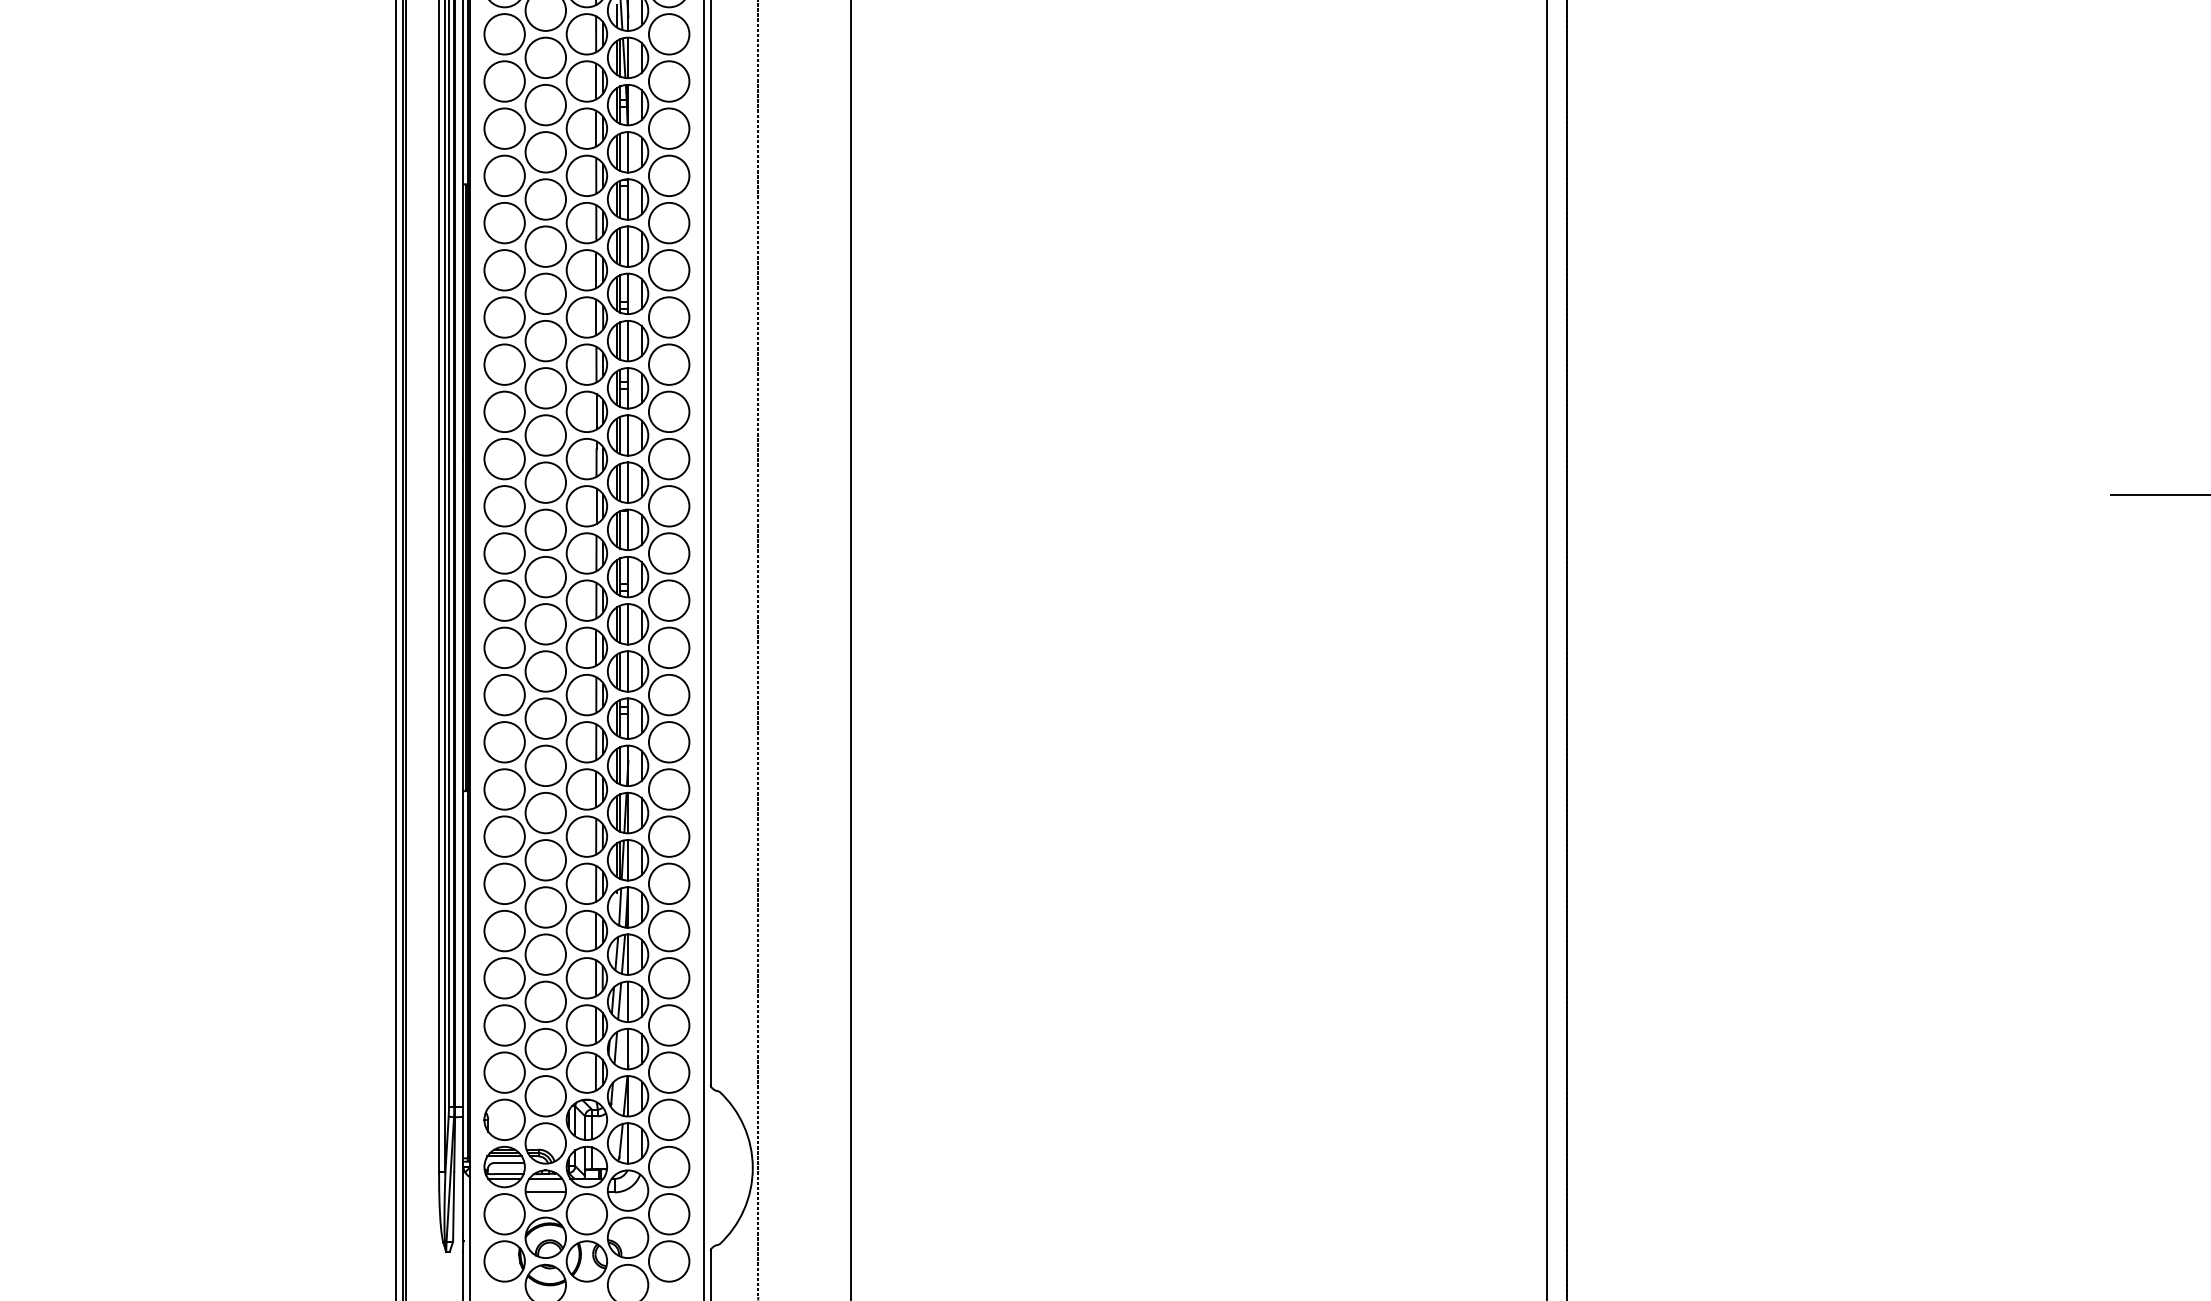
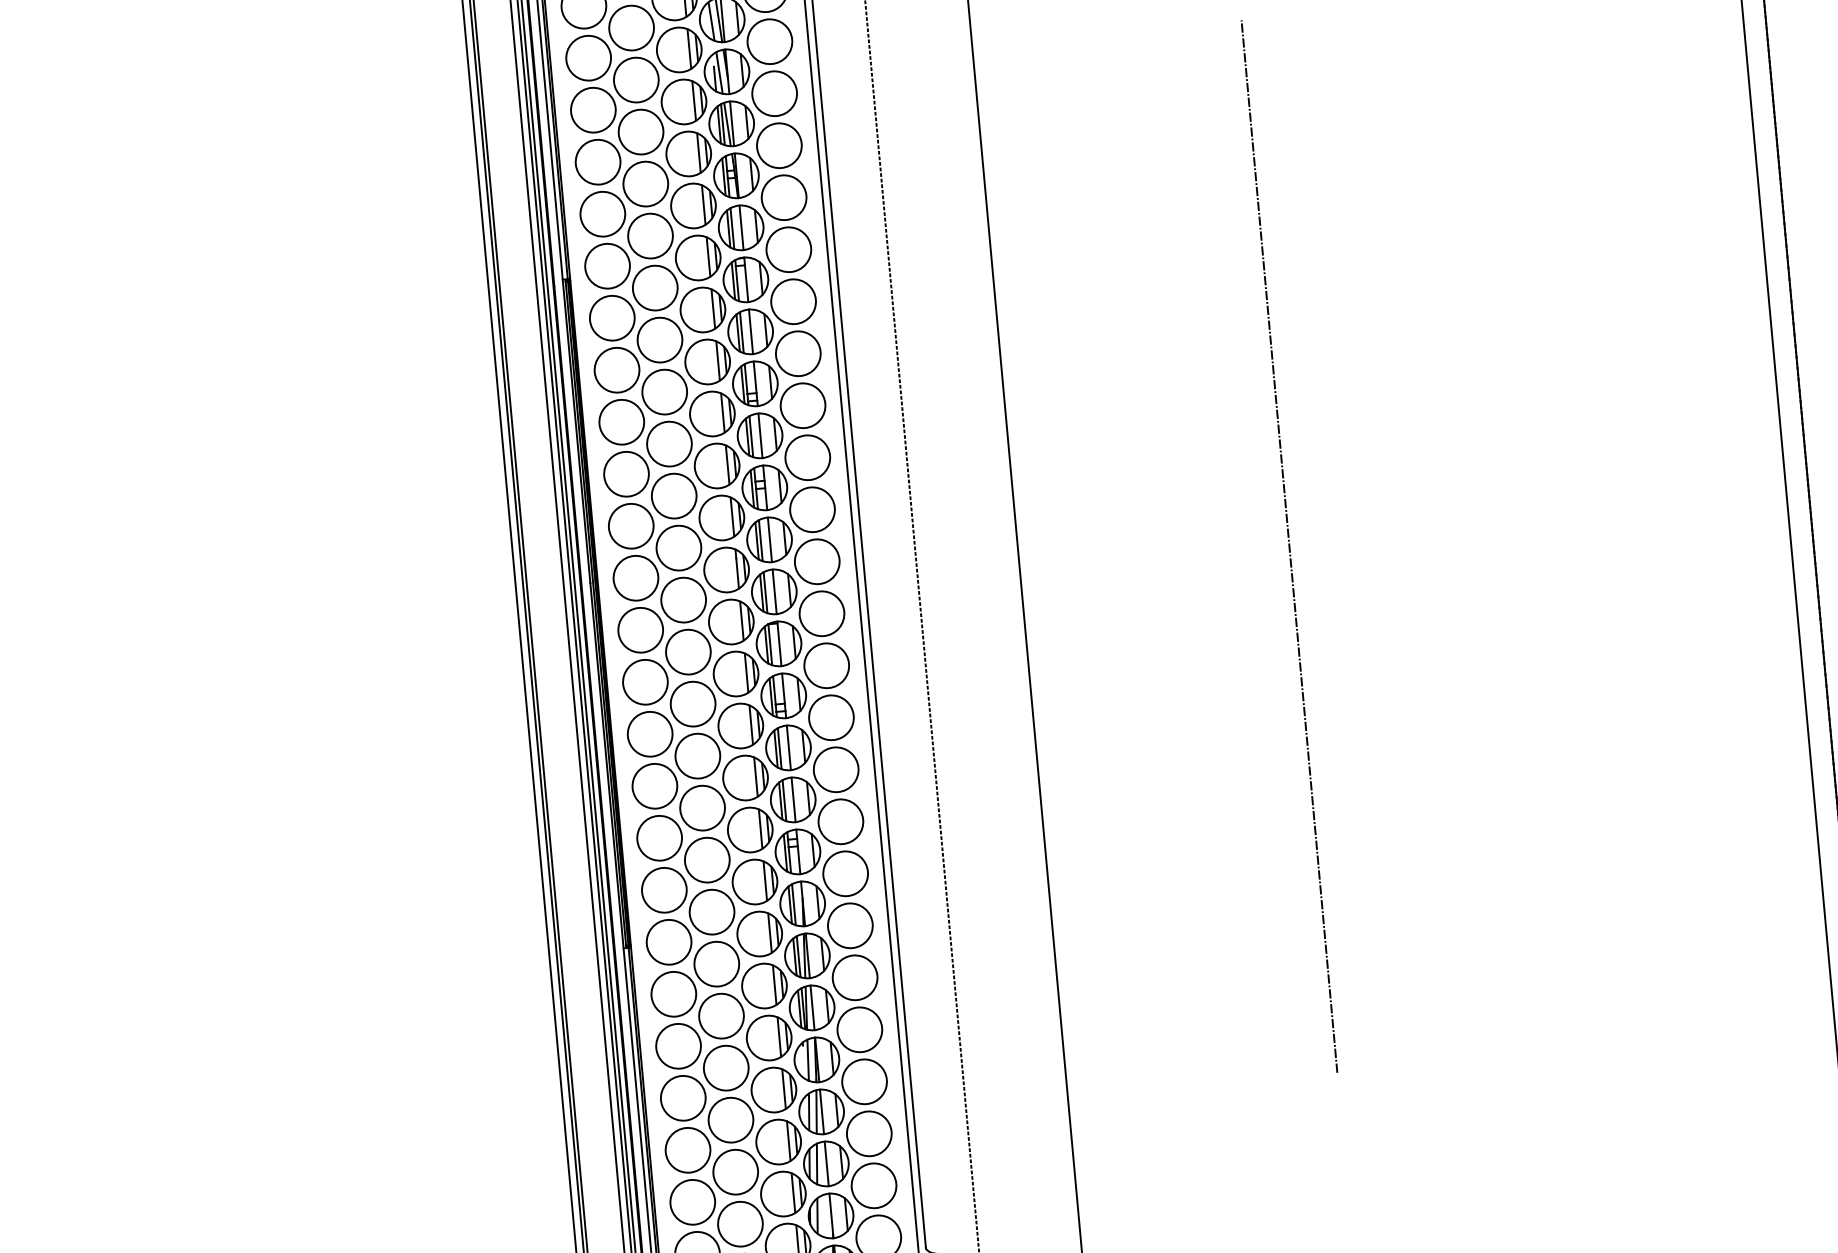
line: (1095, 483) -> (1289, 545), added

